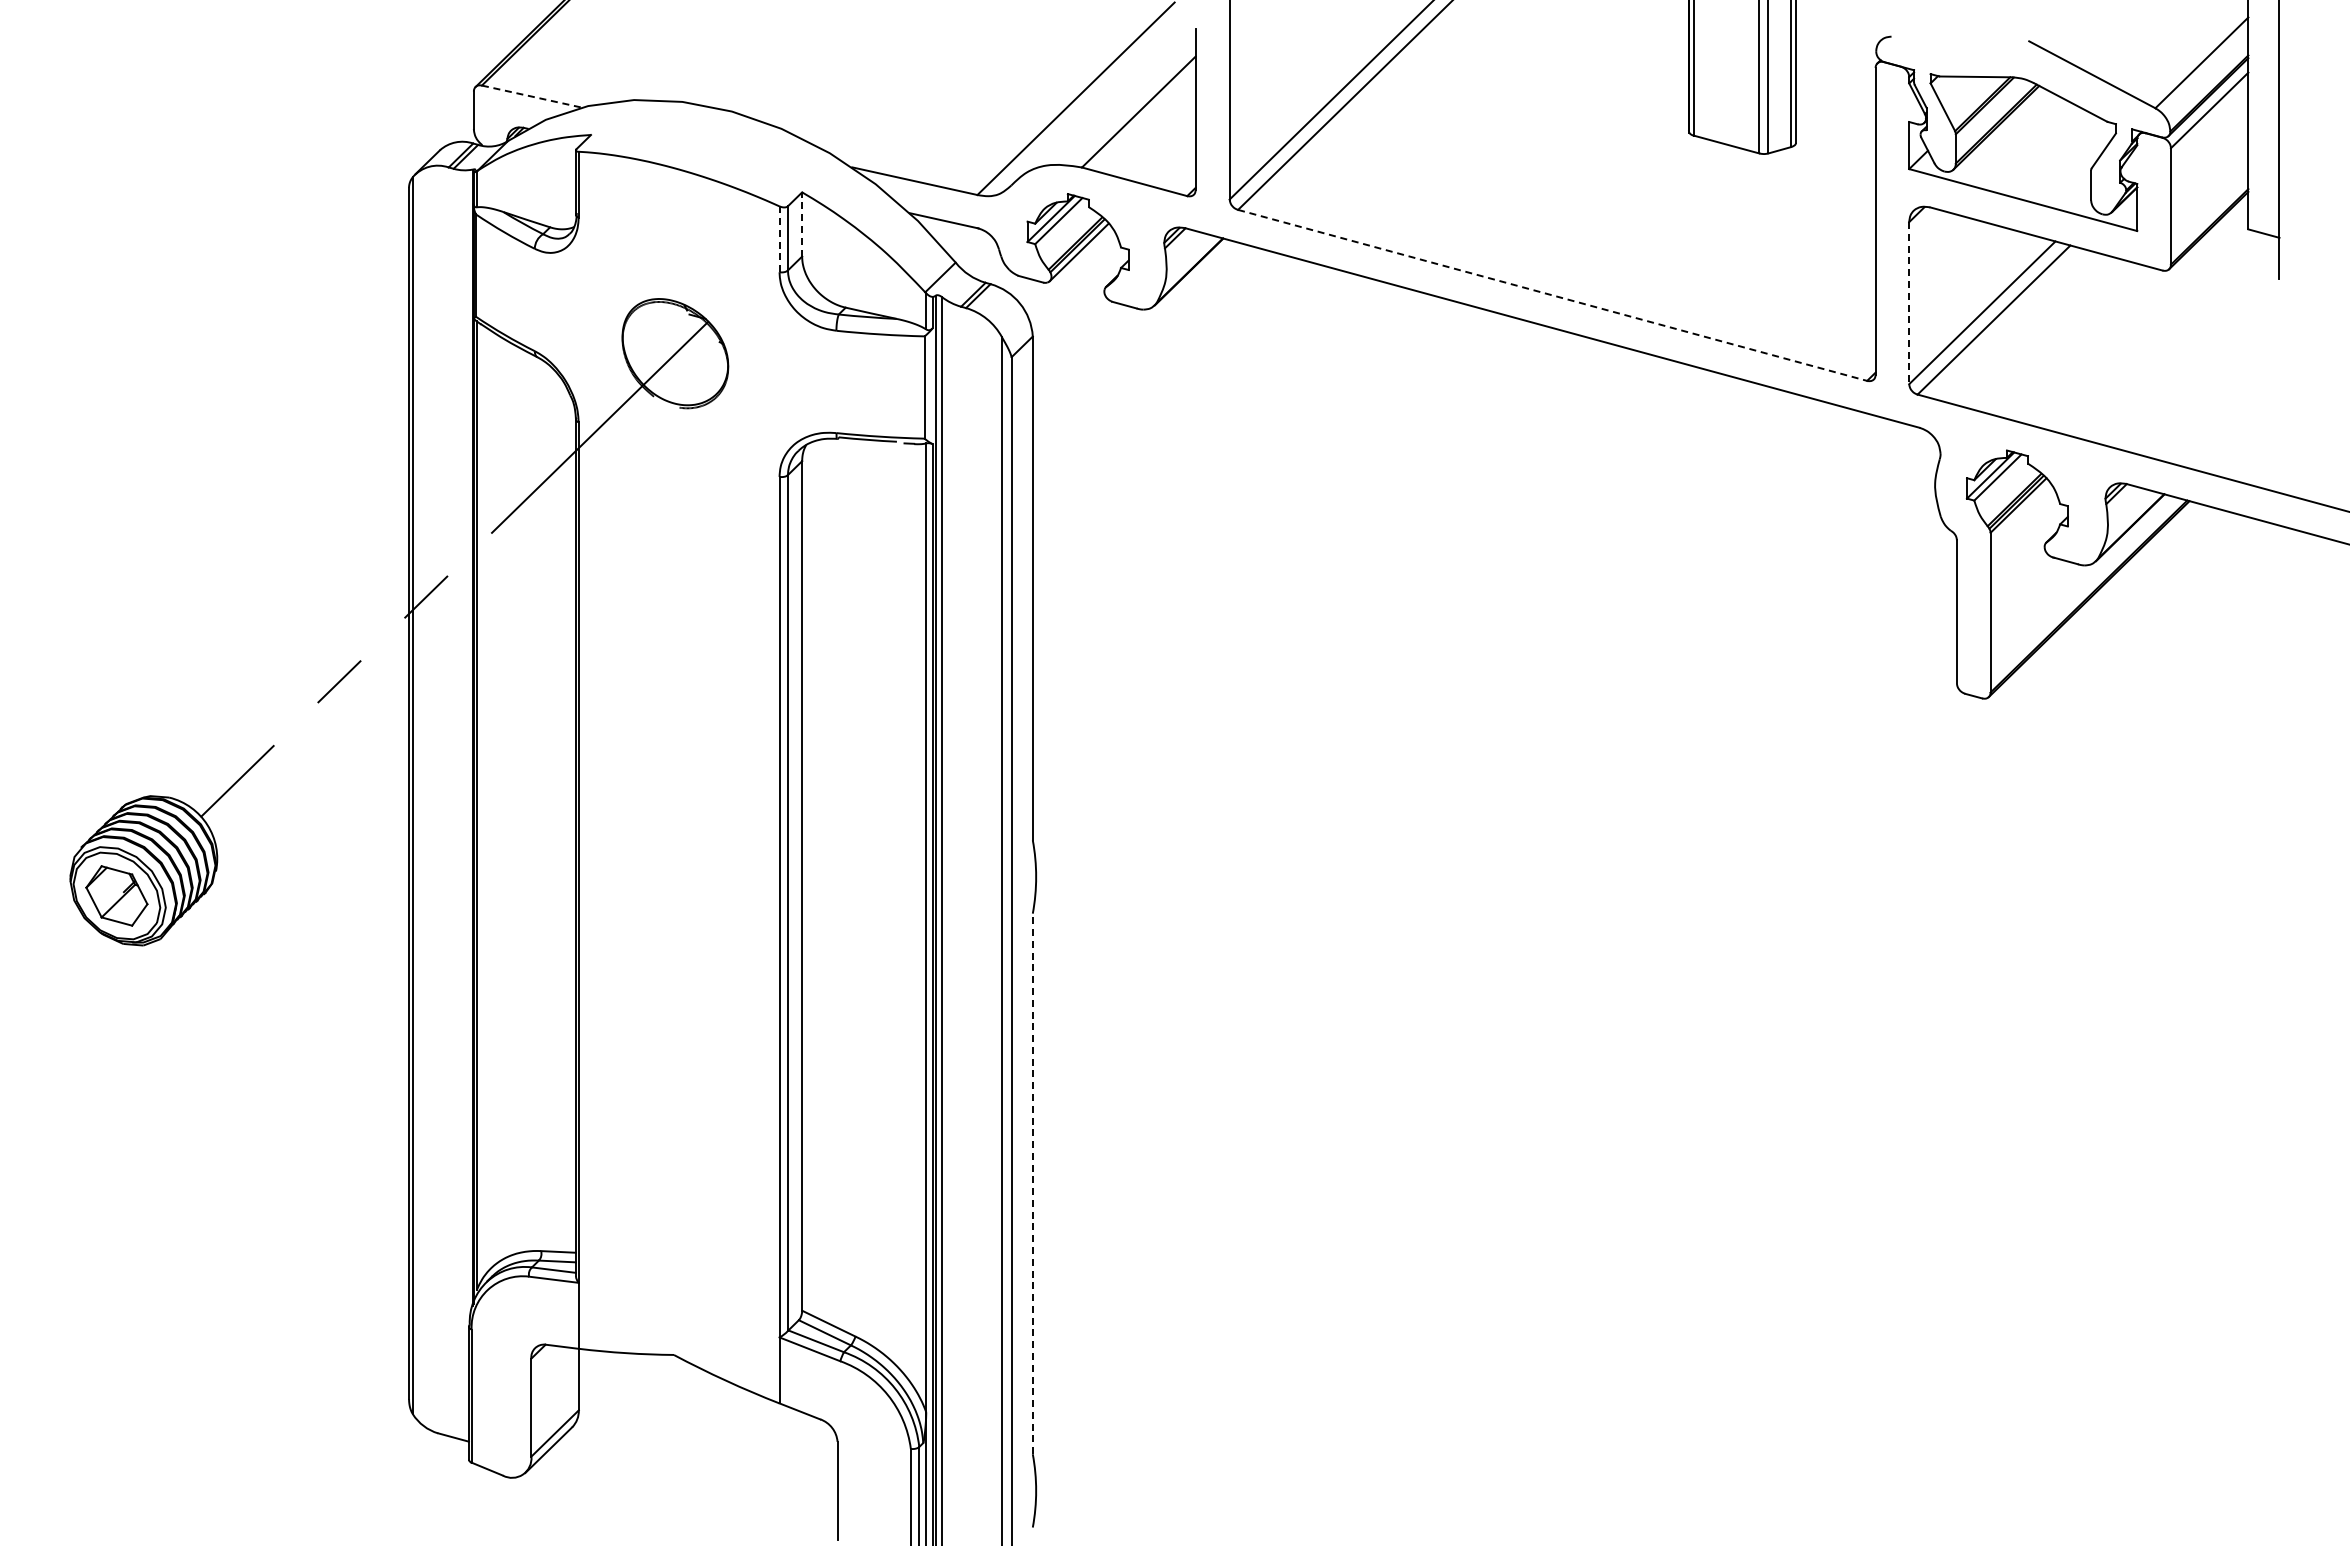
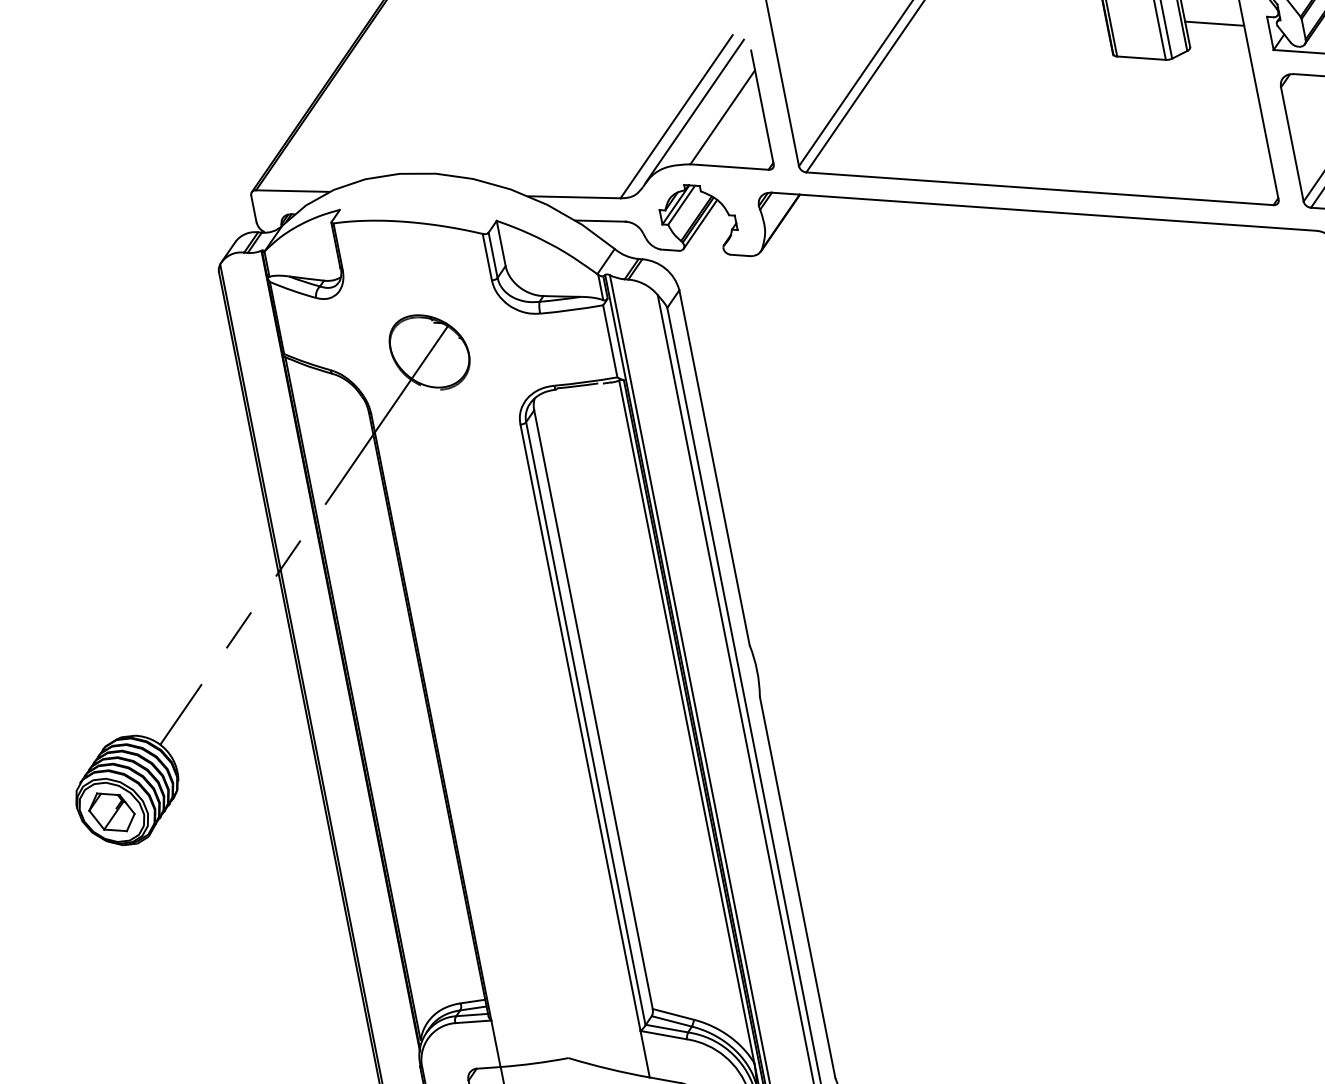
line: (1101, 95) -> (694, 110), added
line: (532, 96) -> (293, 190), dashed -> solid
line: (1835, 117) -> (1214, 23), added
line: (802, 223) -> (501, 242), dashed -> solid
line: (779, 239) -> (487, 257), dashed -> solid
line: (1552, 295) -> (1039, 188), dashed -> solid
line: (1909, 303) -> (1292, 144), dashed -> solid
line: (1032, 1183) -> (797, 887), dashed -> solid

